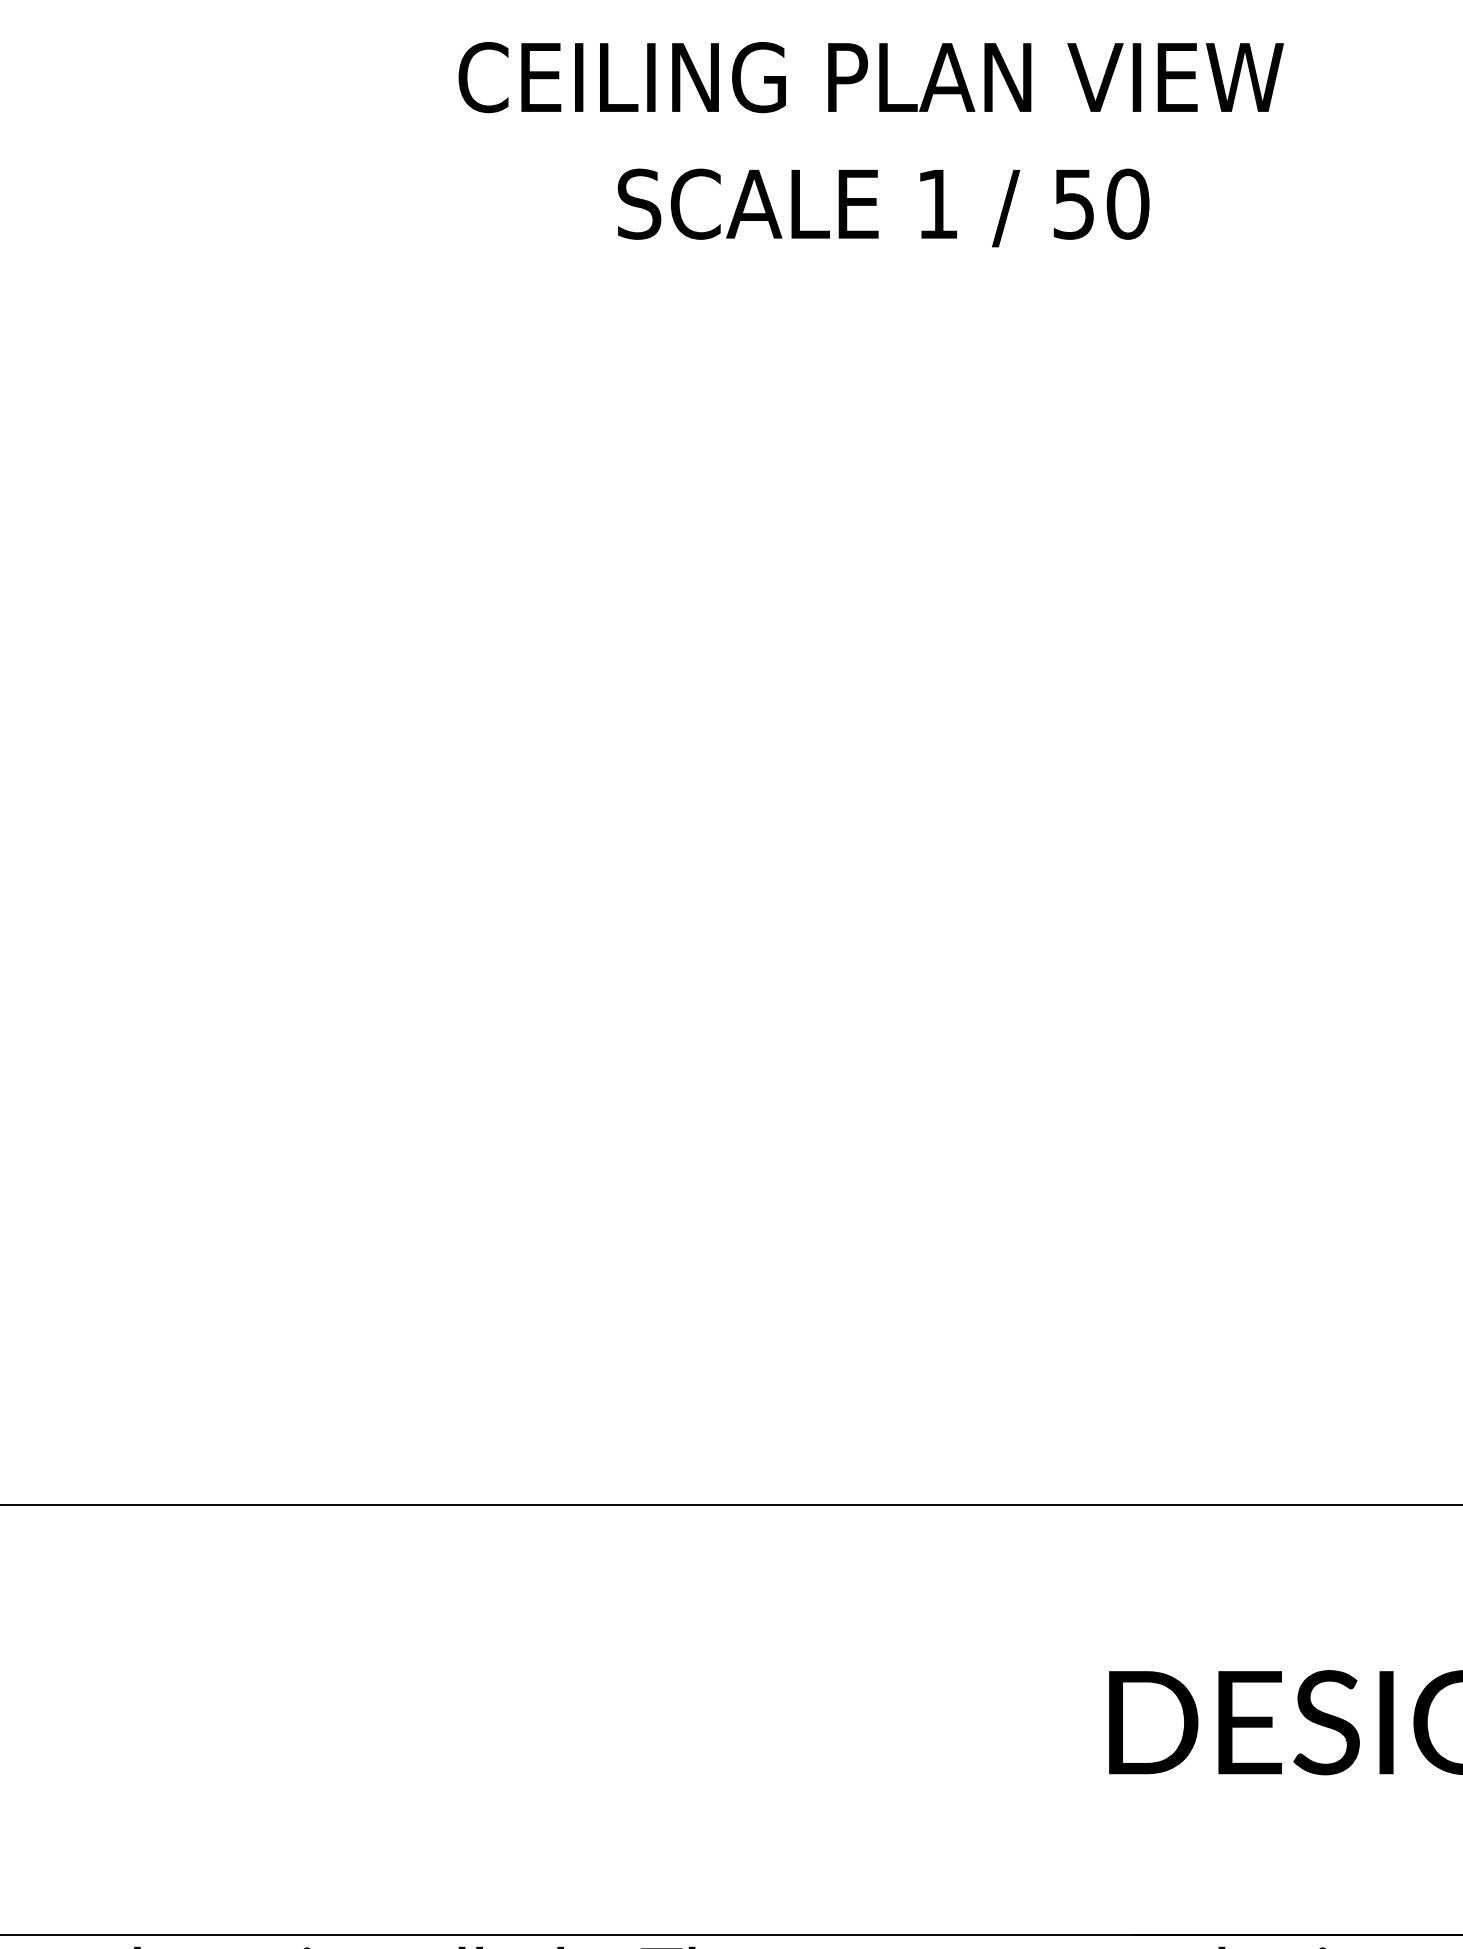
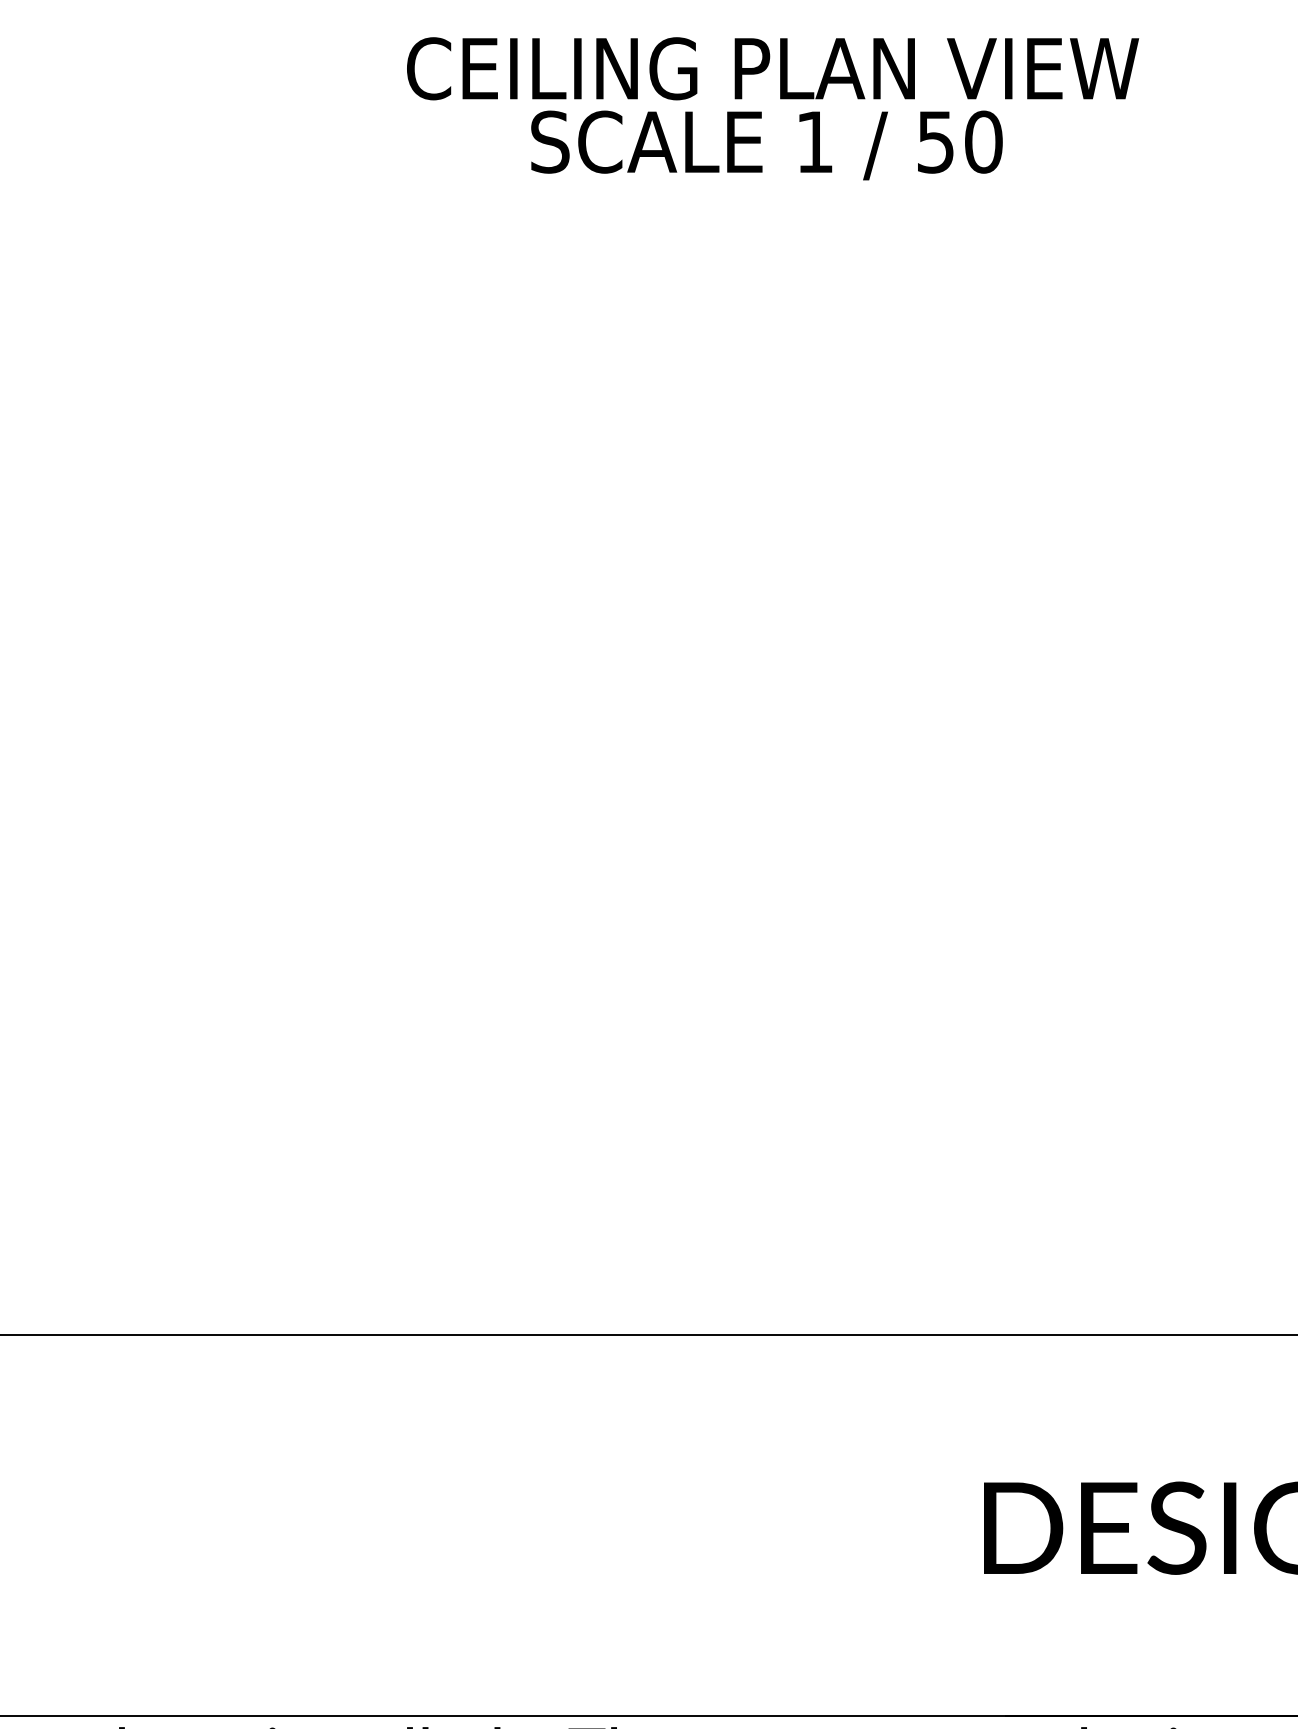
text: (883, 208) -> (766, 145), moved

